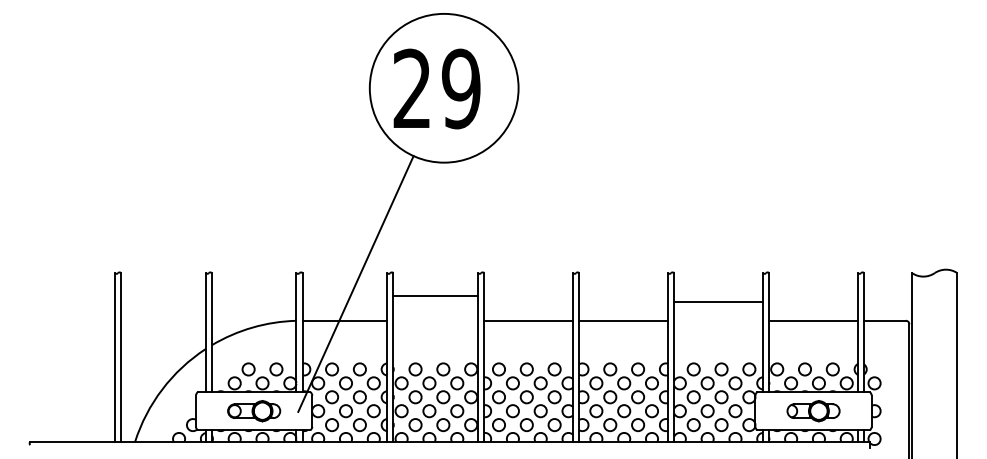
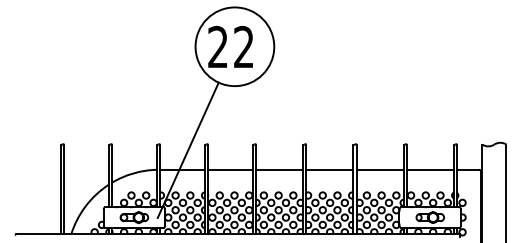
text: (460, 89) -> (243, 47), 29 -> 22
line: (435, 295) -> (230, 169), moved
line: (717, 301) -> (379, 169), moved

